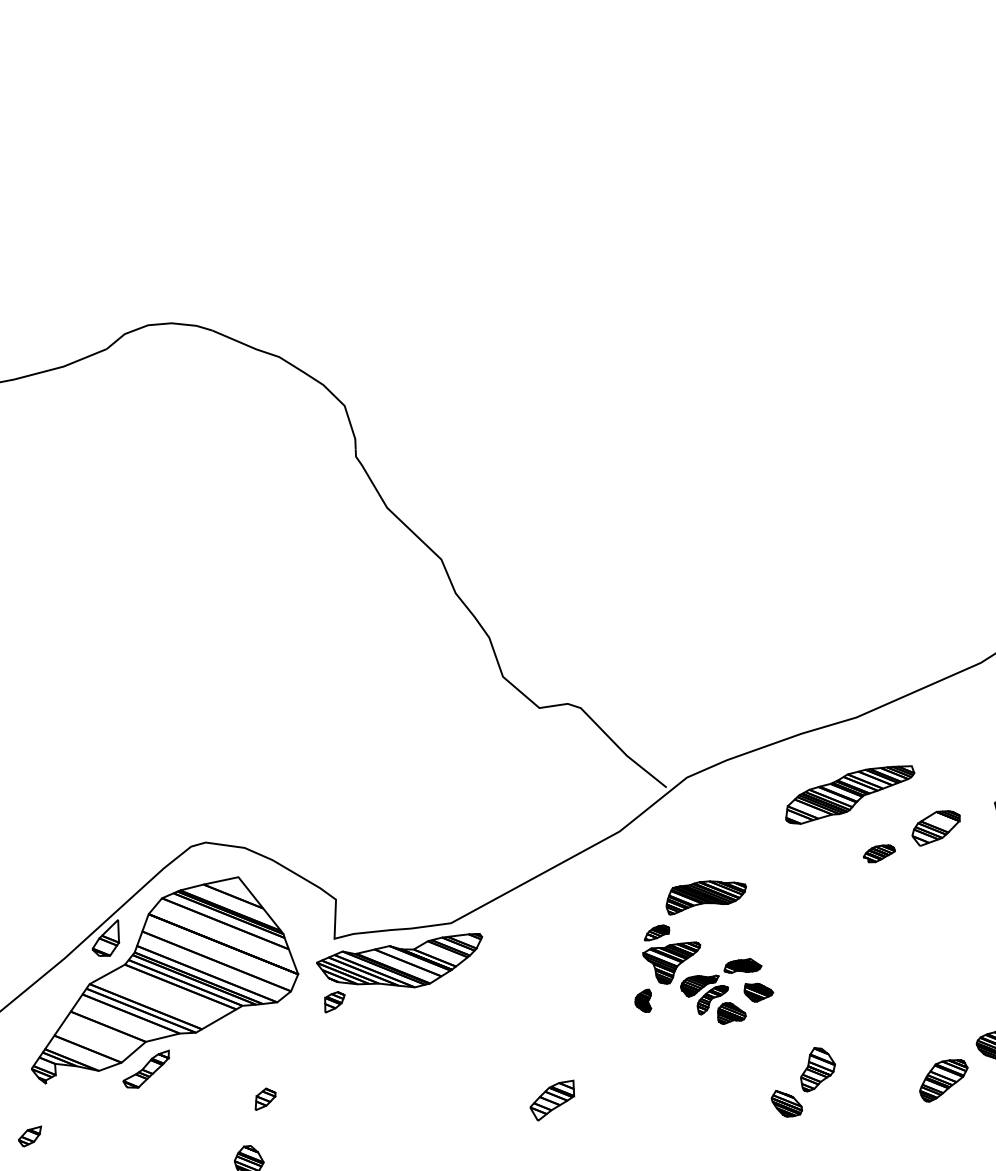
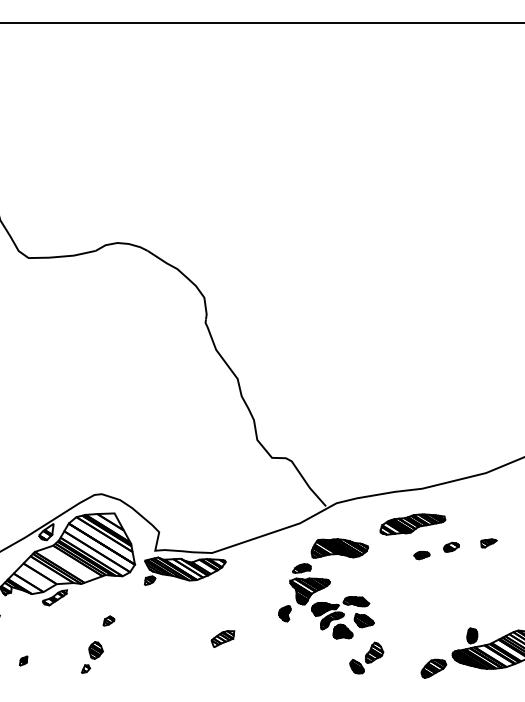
part: (936, 824) -> (451, 546), size x0.62
part: (696, 954) -> (326, 588), size x1.43
part: (552, 1099) -> (222, 638), moved

